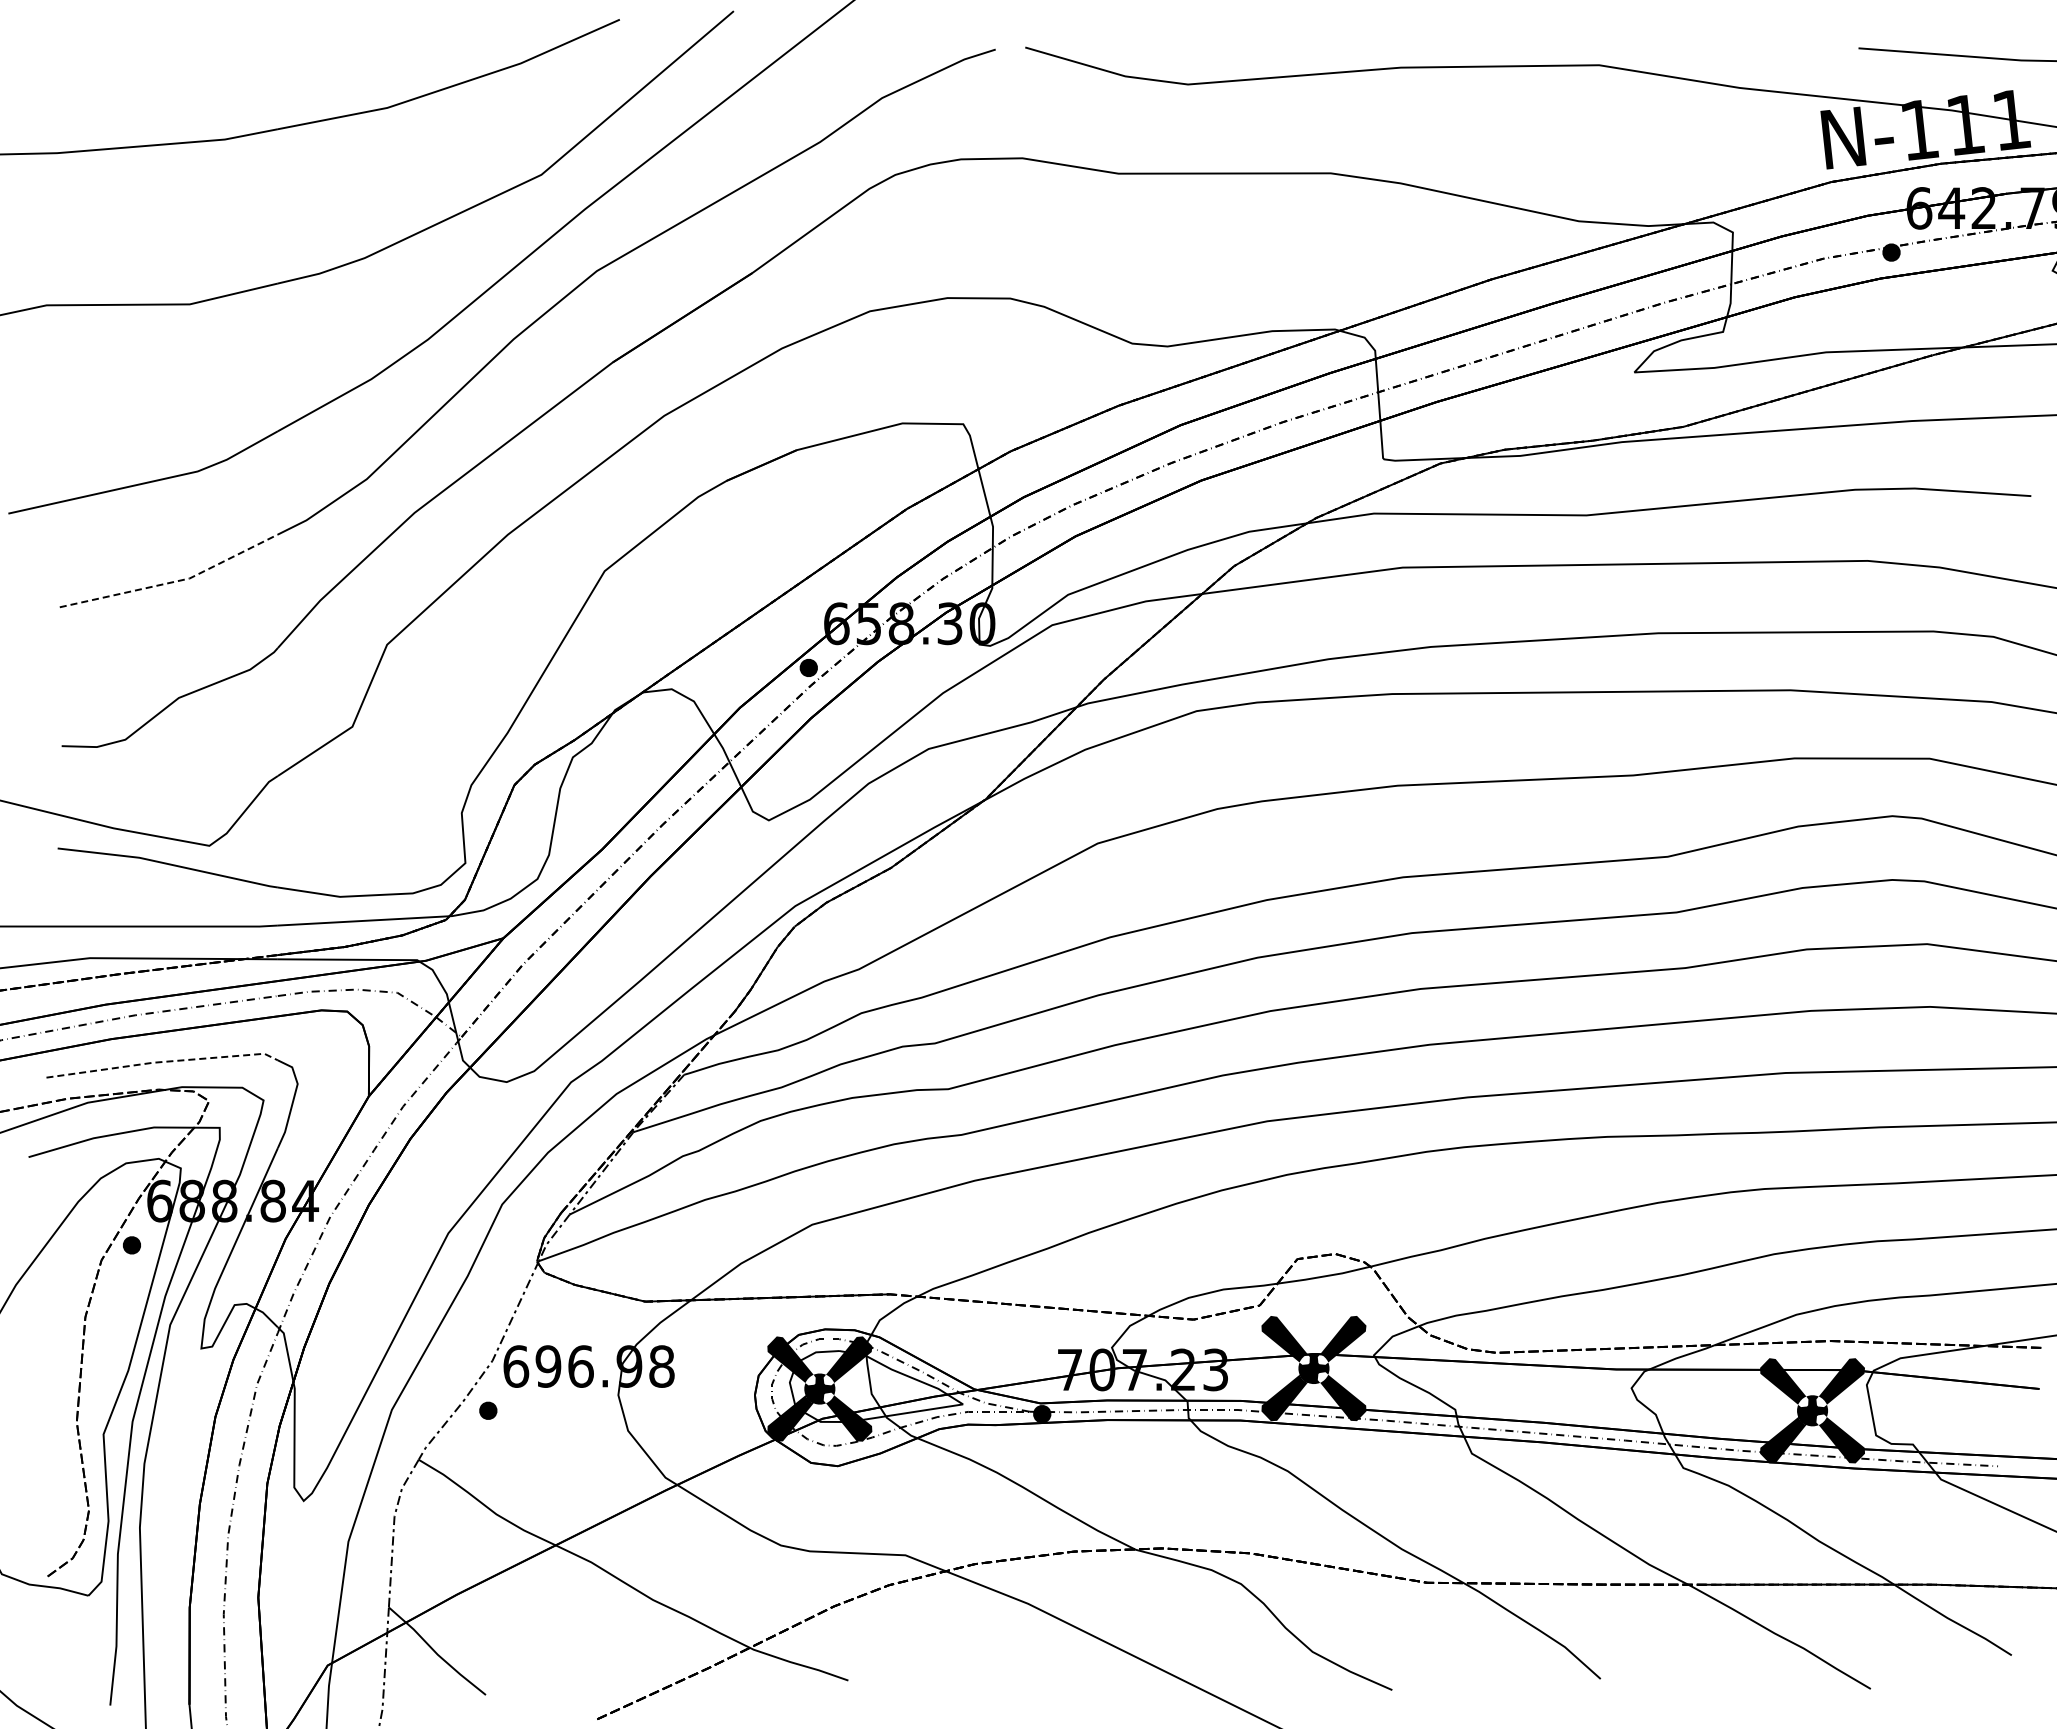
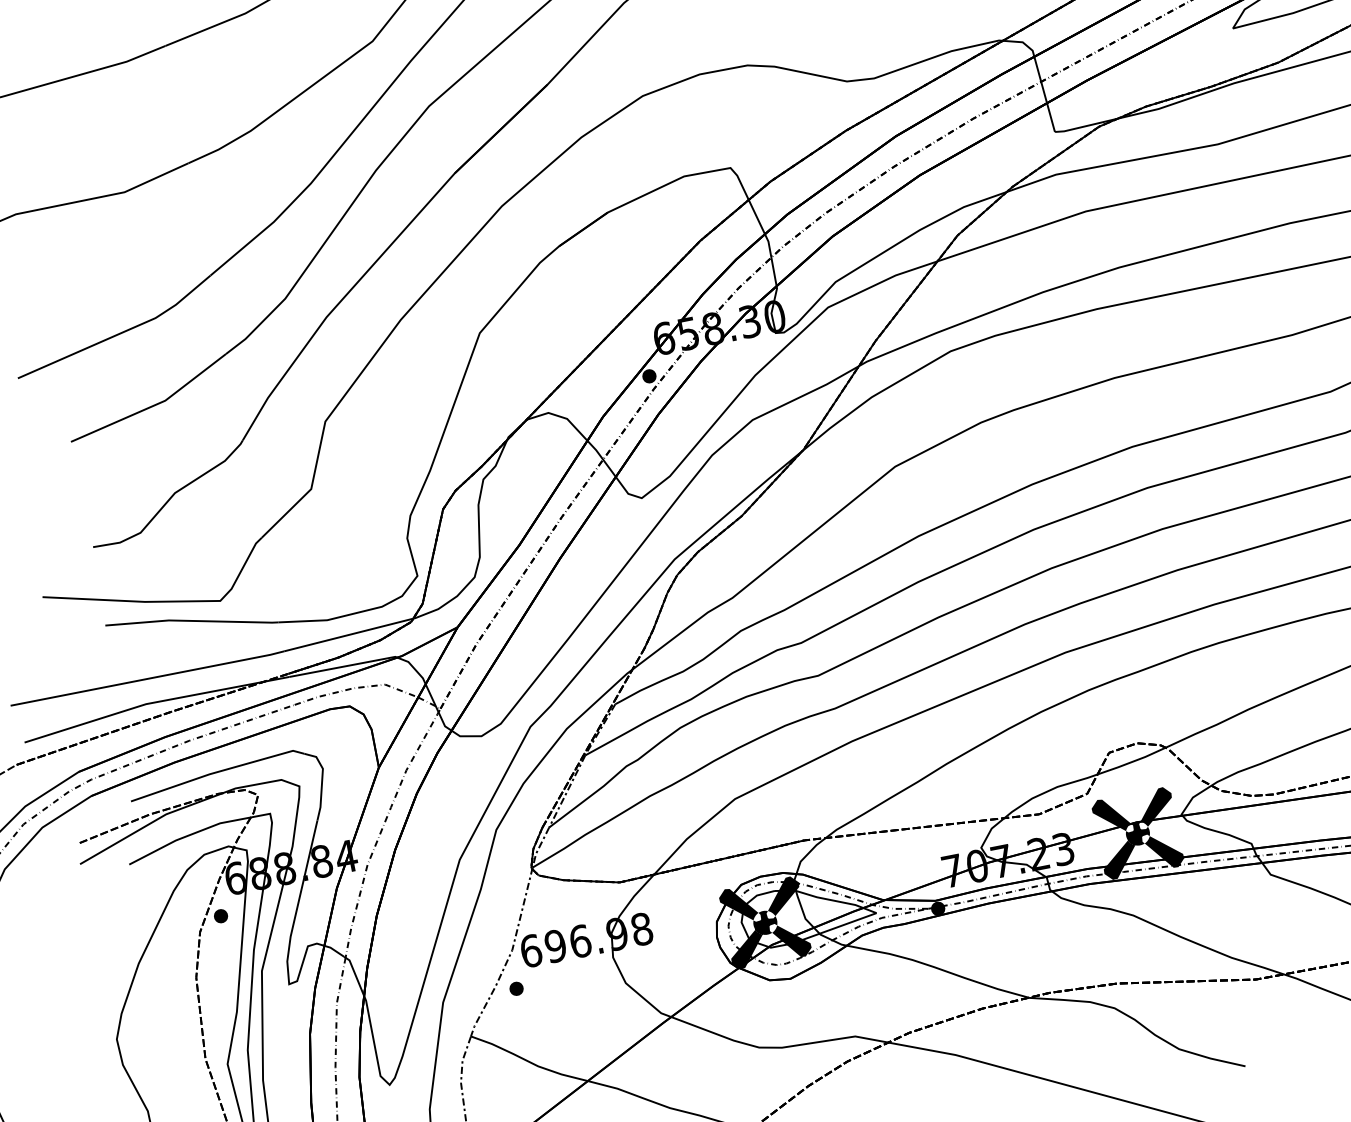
line: (174, 581) -> (154, 405), dashed -> solid
line: (162, 1061) -> (216, 771), dashed -> solid

